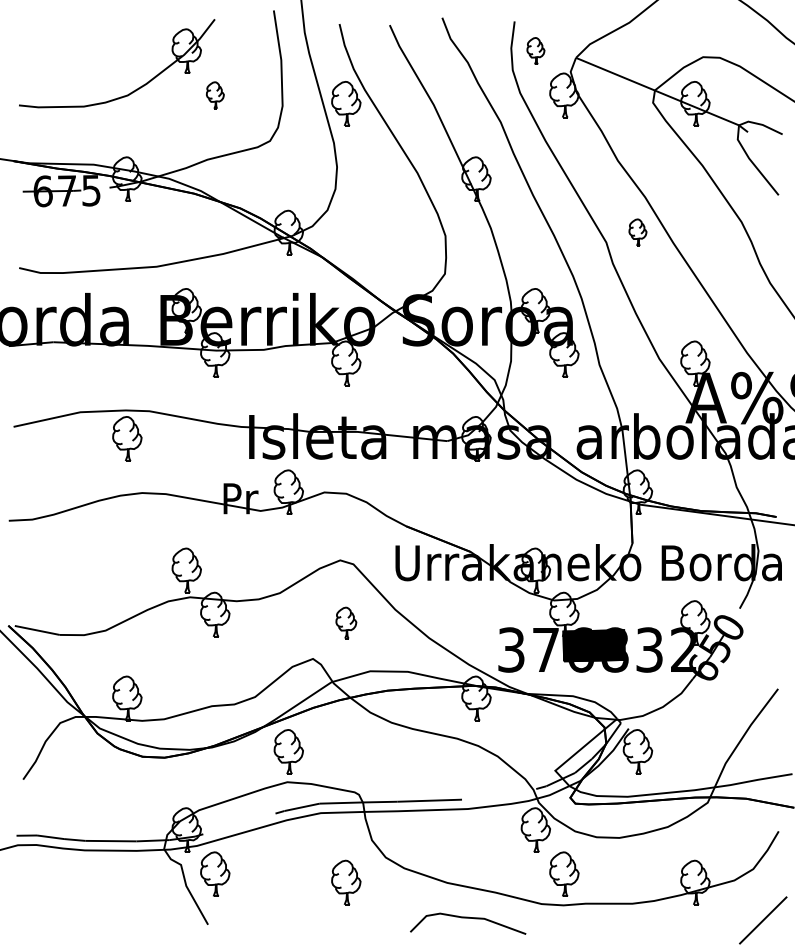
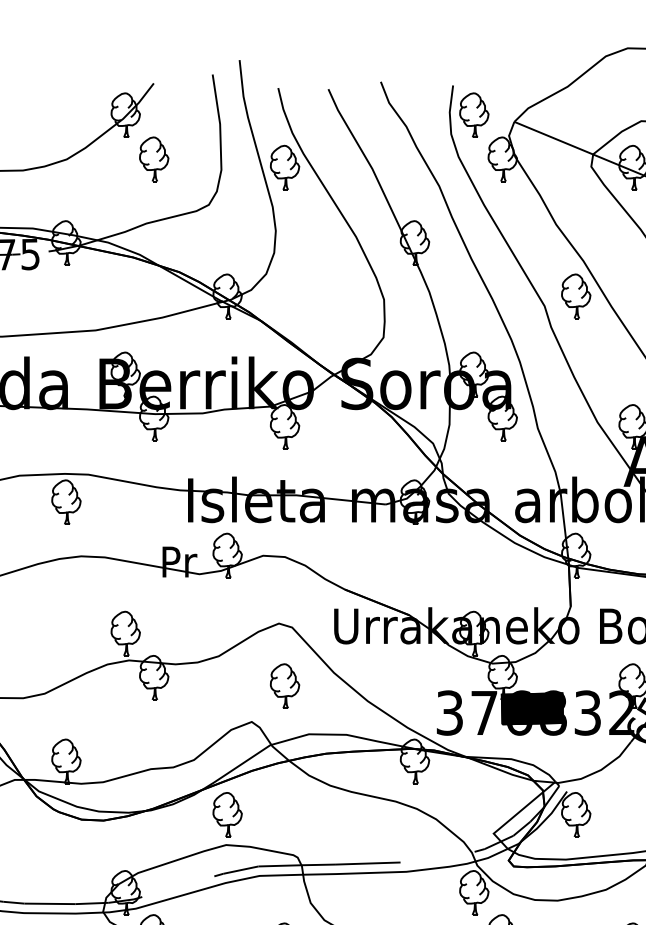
part: (535, 50) -> (473, 114), size x1.67
part: (215, 95) -> (154, 159), size x1.67
part: (637, 232) -> (575, 296), size x1.67
part: (346, 622) -> (285, 685), size x1.43

